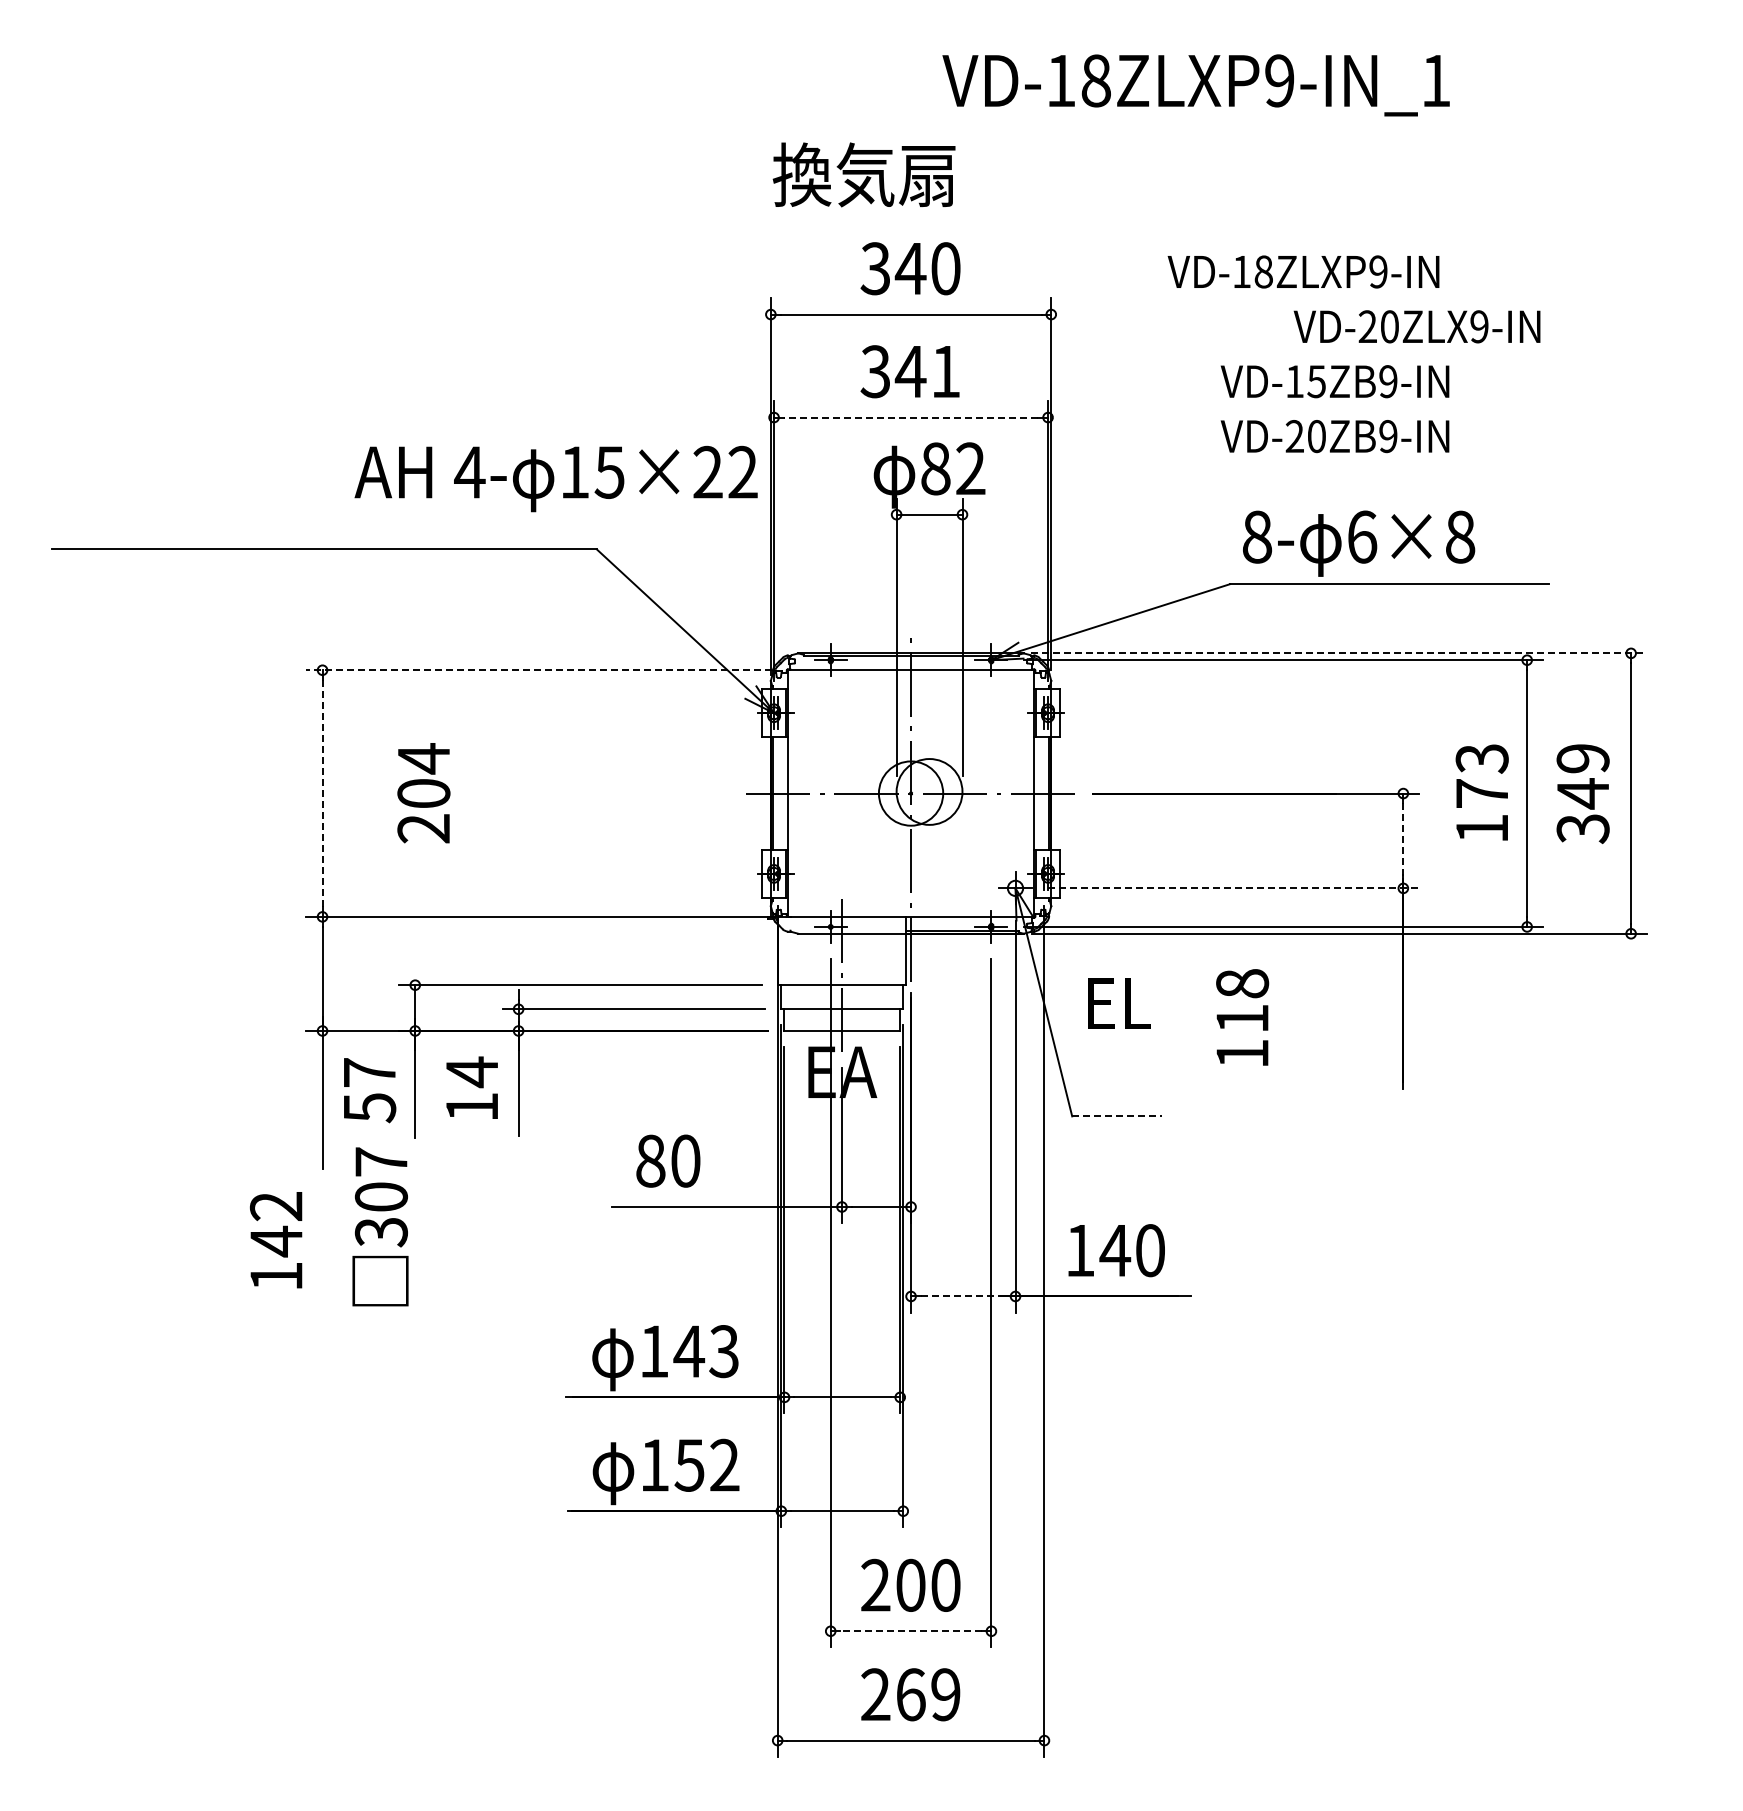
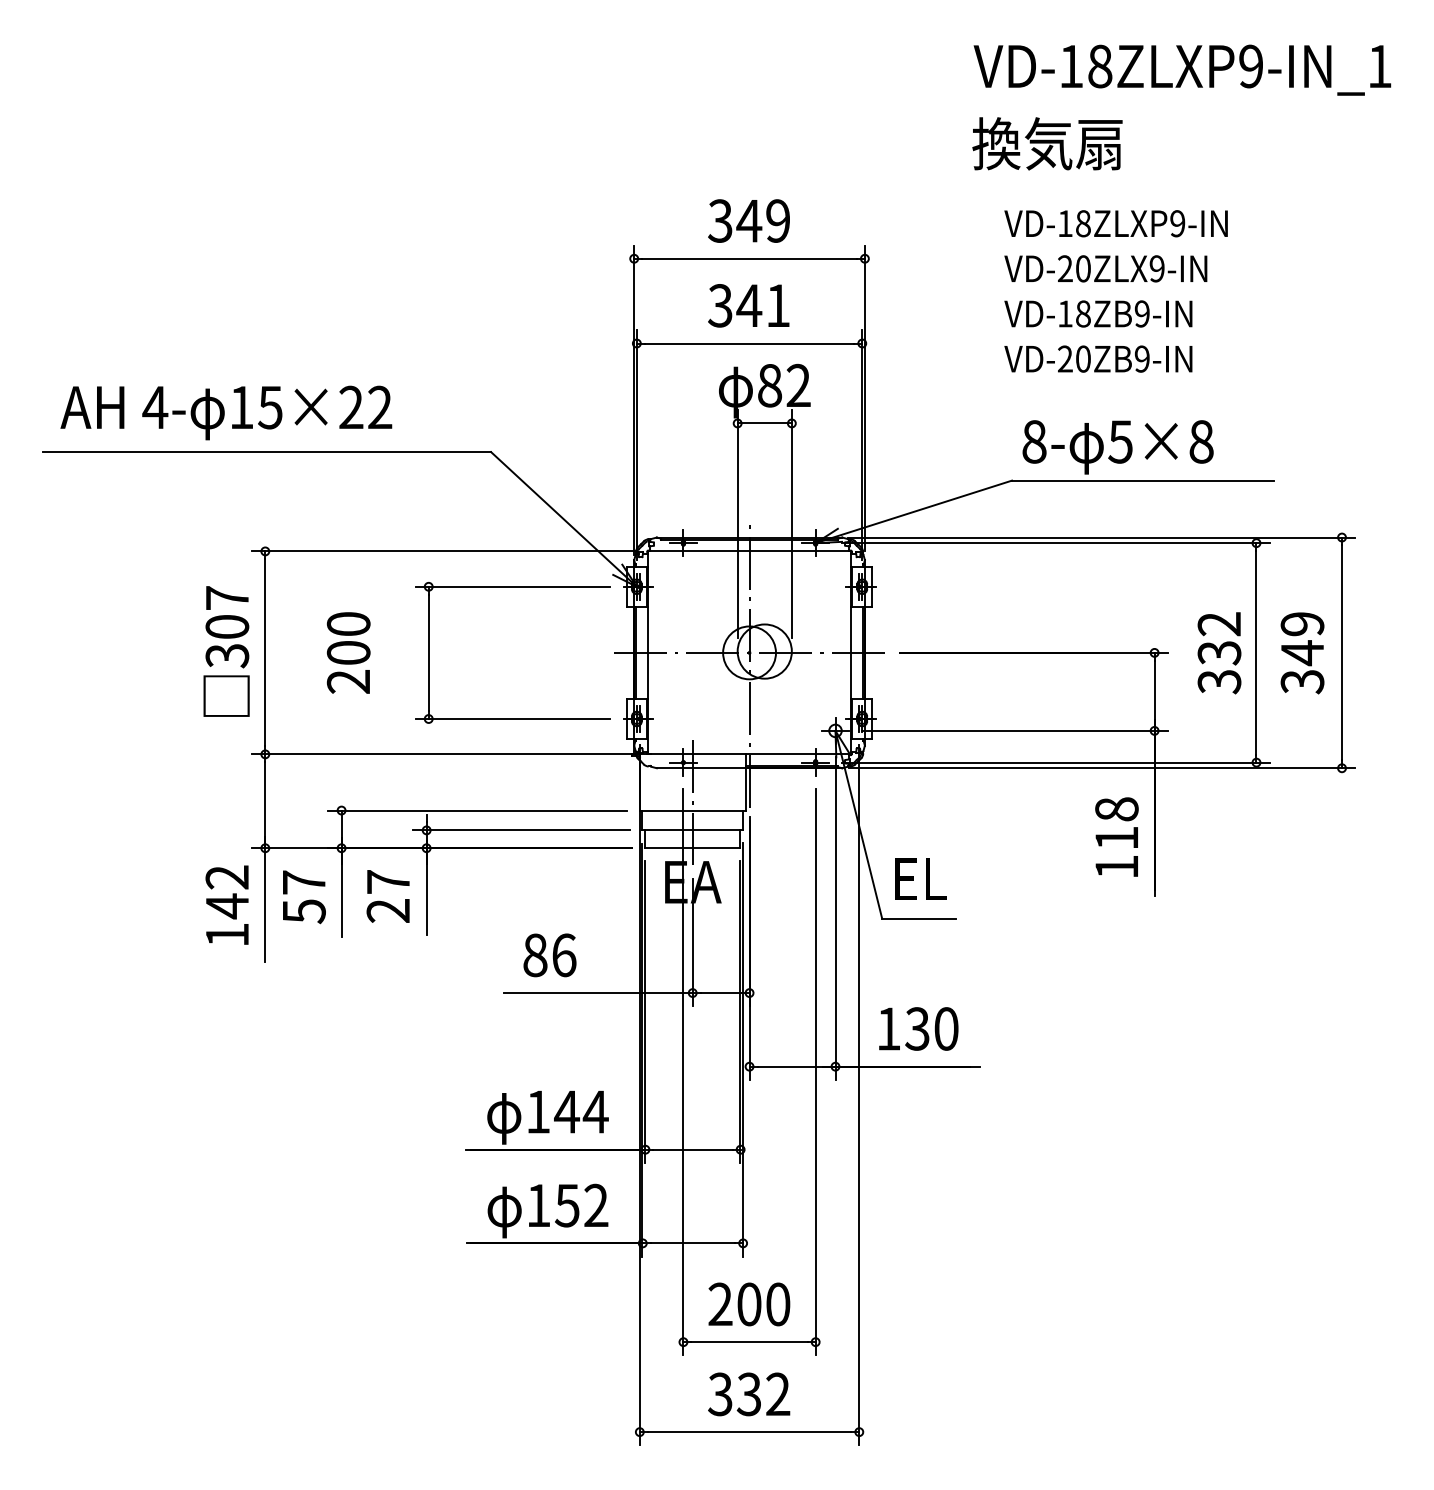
text: (1195, 85) -> (1181, 70), moved
text: (863, 174) -> (1046, 143), moved
text: (945, 268) -> (777, 220), 340 -> 349
text: (1303, 271) -> (1116, 223), moved
text: (1416, 326) -> (1105, 268), moved
text: (1316, 381) -> (1083, 313), VD-15ZB9-IN -> VD-18ZB9-IN
line: (910, 417) -> (749, 343), dashed -> solid
text: (555, 478) -> (225, 412), moved
text: (1361, 536) -> (1120, 441), 6×8 -> 5×8
line: (1339, 653) -> (1102, 537), dashed -> solid
line: (539, 670) -> (443, 551), dashed -> solid
part: (623, 713) -> (512, 587), added
text: (423, 758) -> (348, 624), 204 -> 200
line: (322, 793) -> (265, 652), dashed -> solid
text: (1481, 794) -> (1218, 653), 173 -> 332
line: (1403, 840) -> (1154, 691), dashed -> solid
line: (1233, 888) -> (1014, 731), dashed -> solid
text: (1119, 1003) -> (921, 879), moved
text: (1242, 1017) -> (1116, 837), moved
text: (471, 1088) -> (387, 895), 14 -> 27
line: (1117, 1116) -> (919, 918), dashed -> solid
text: (685, 1160) -> (563, 954), 80 -> 86
text: (380, 1226) -> (226, 651), moved
text: (275, 1240) -> (226, 905), moved
text: (1115, 1250) -> (917, 1028), 140 -> 130
line: (963, 1296) -> (792, 1066), dashed -> solid
text: (724, 1351) -> (596, 1111), 143 -> 144
line: (911, 1631) -> (749, 1342), dashed -> solid
text: (910, 1694) -> (749, 1394), 269 -> 332

